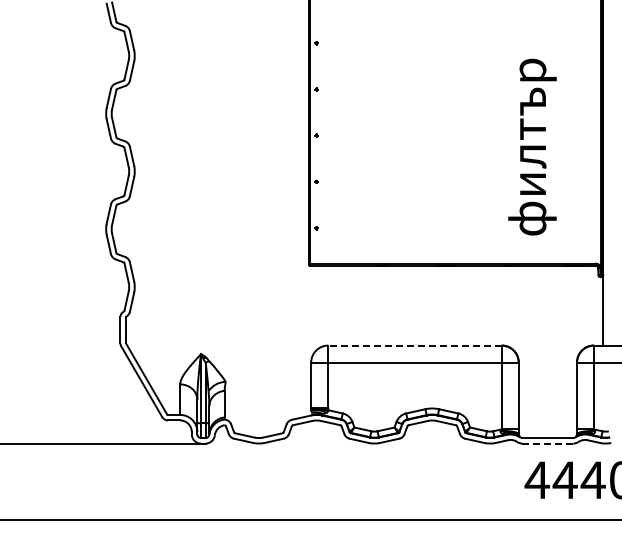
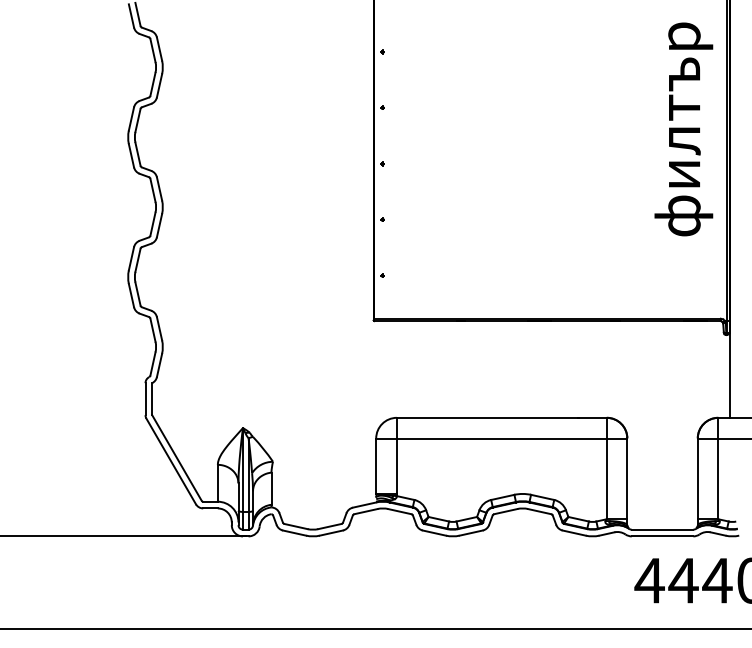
text: (532, 146) -> (683, 128), moved
line: (414, 345) -> (501, 417), dashed -> solid
line: (547, 443) -> (662, 536), dashed -> solid

